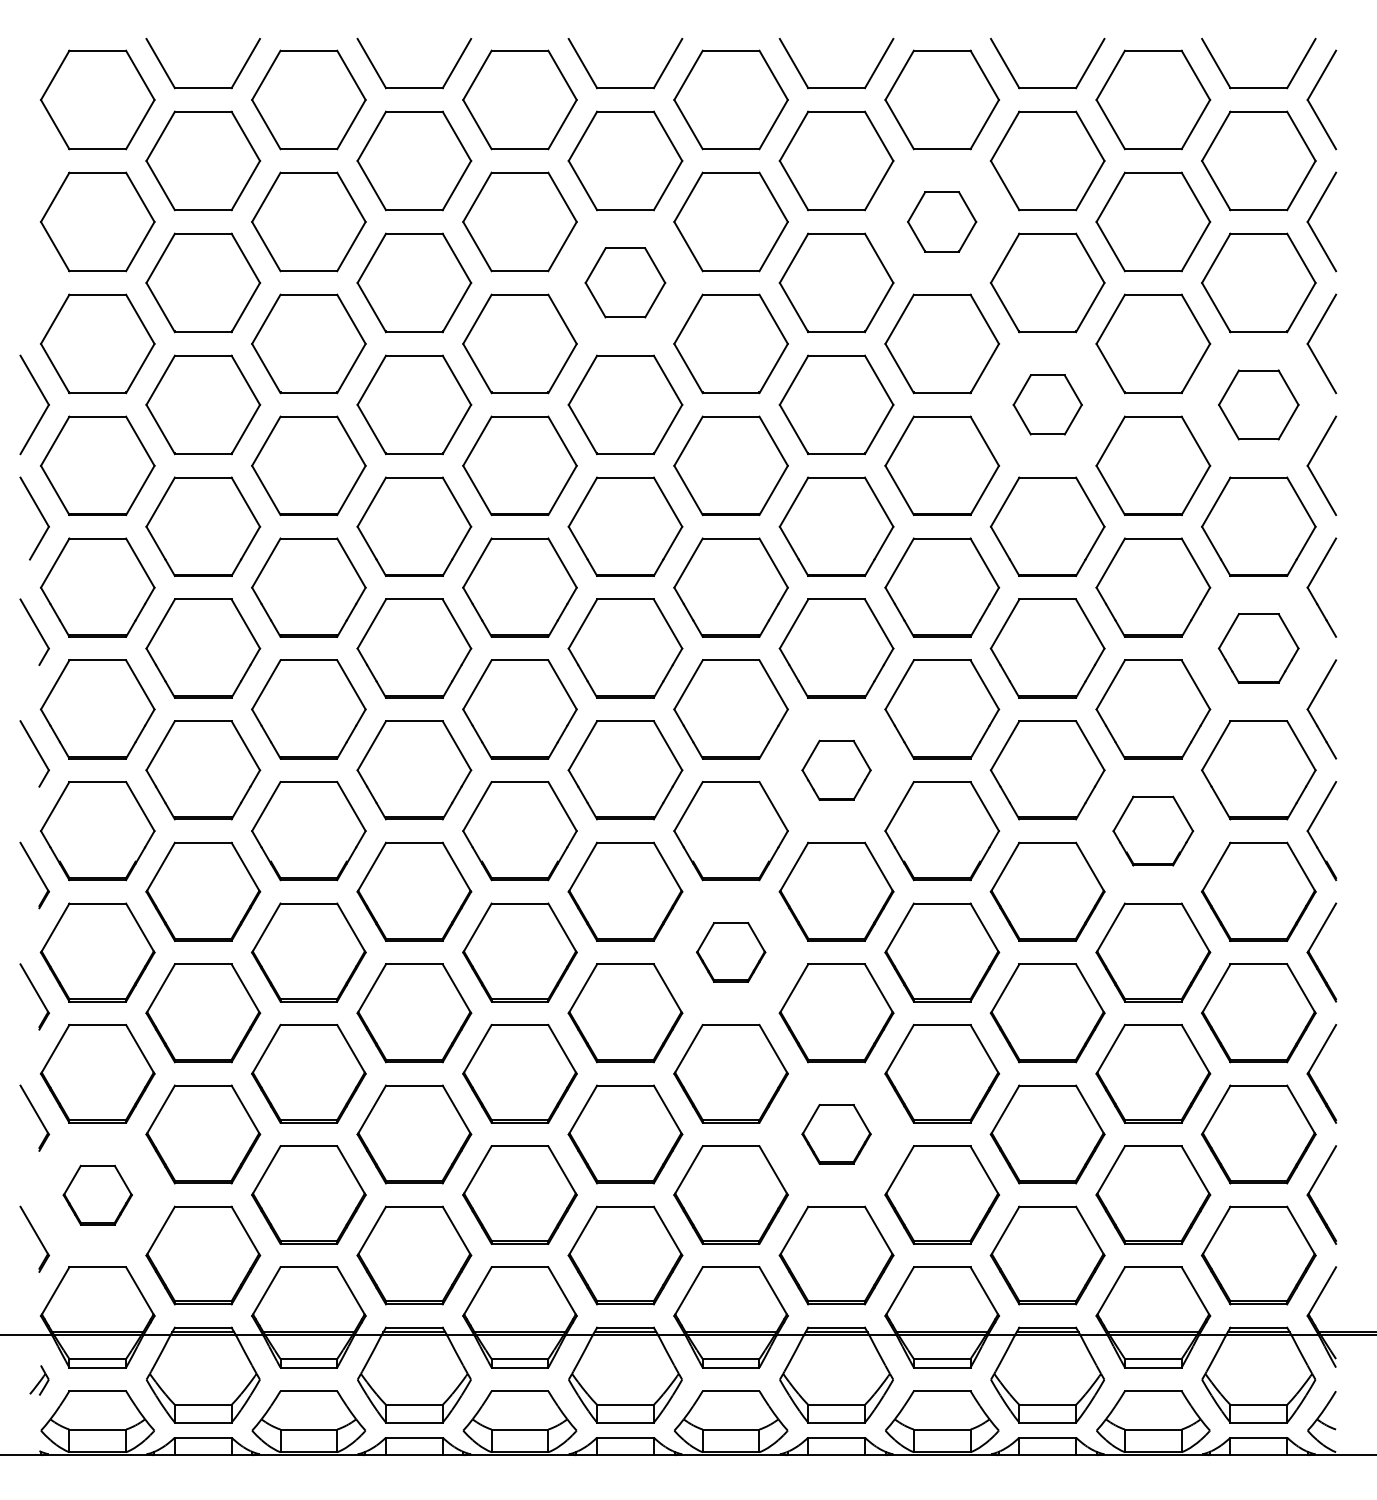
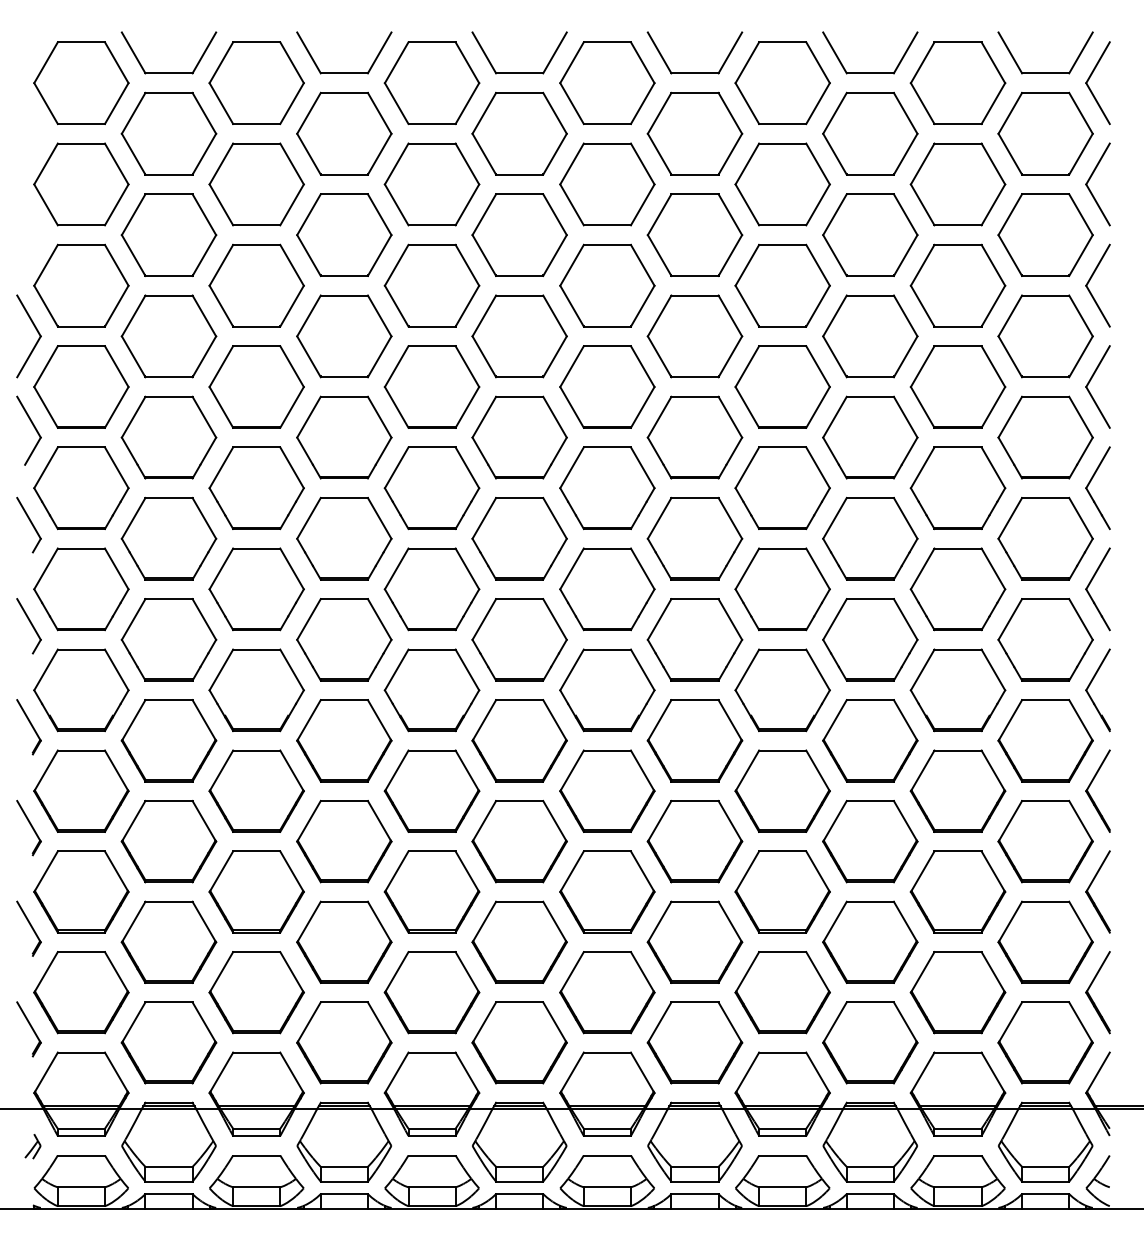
part: (941, 222) -> (782, 184), size x1.67
part: (625, 282) -> (519, 234), size x1.43
part: (1047, 405) -> (870, 336), size x1.67
part: (1258, 405) -> (1045, 336), size x1.43
part: (1258, 648) -> (1045, 538), size x1.43
part: (836, 769) -> (694, 639), size x1.67
part: (1152, 831) -> (957, 690), size x1.43
part: (731, 951) -> (607, 790), size x1.67
part: (836, 1133) -> (694, 941), size x1.67
part: (97, 1194) -> (81, 992), size x1.67

